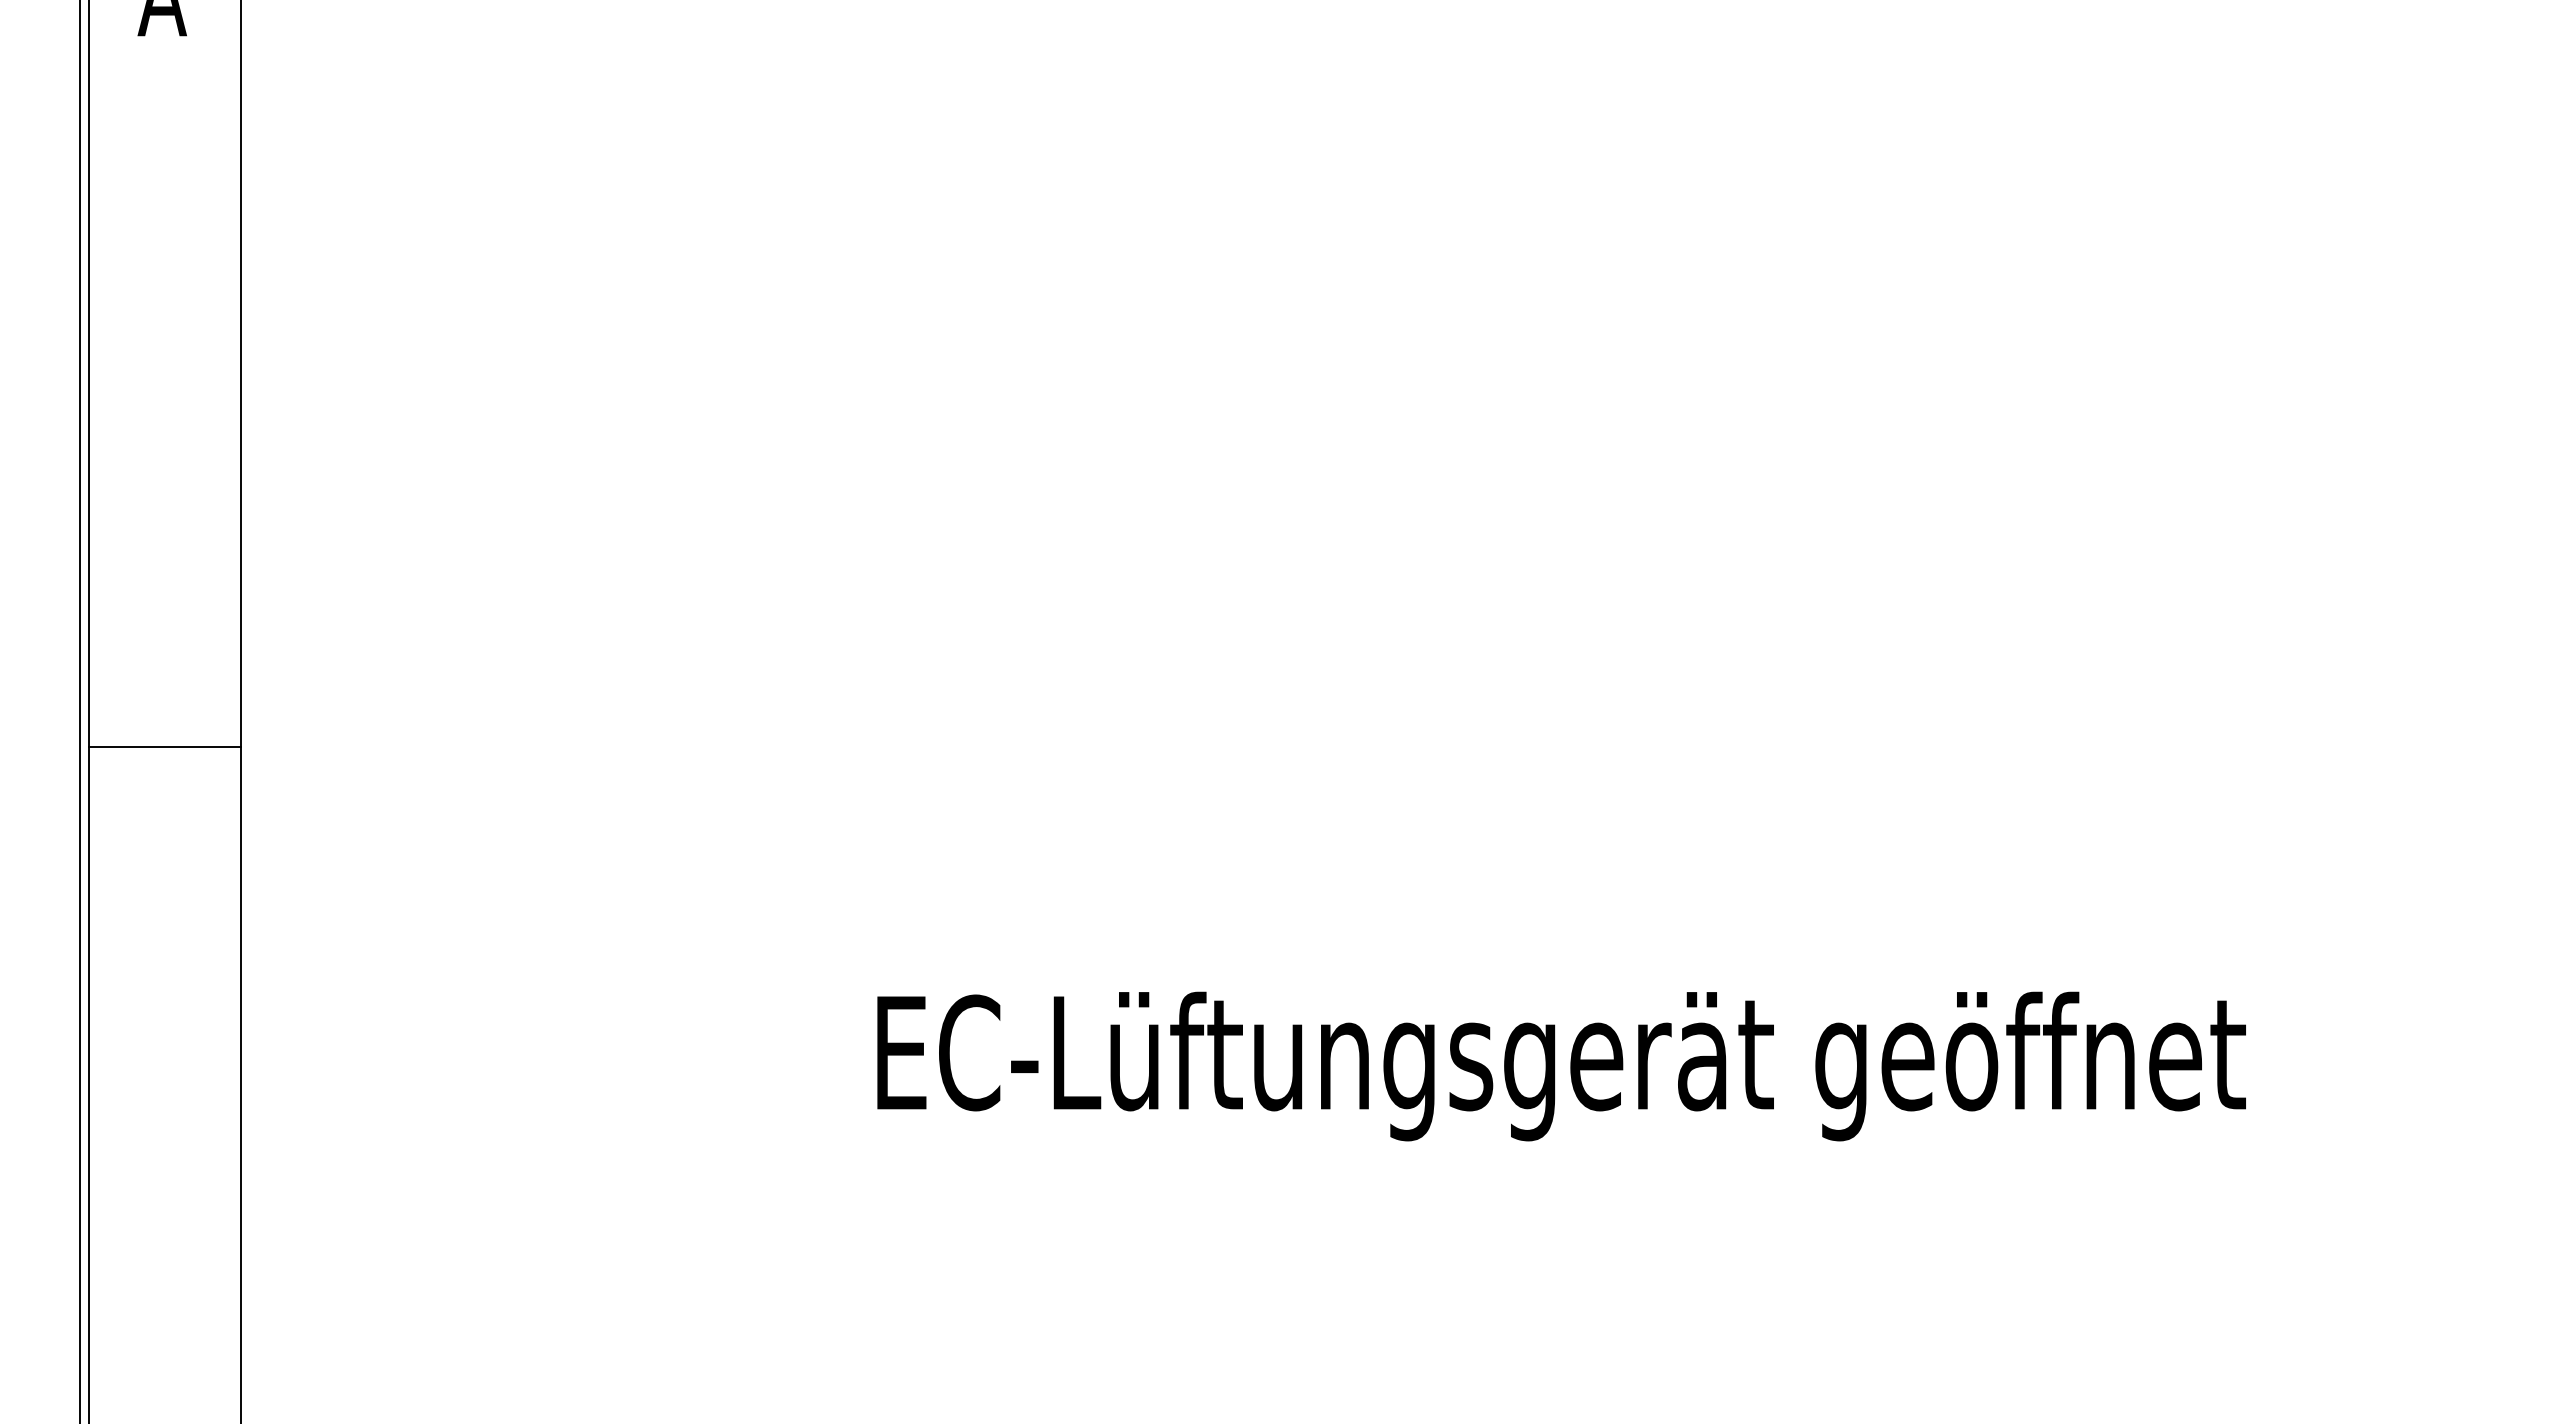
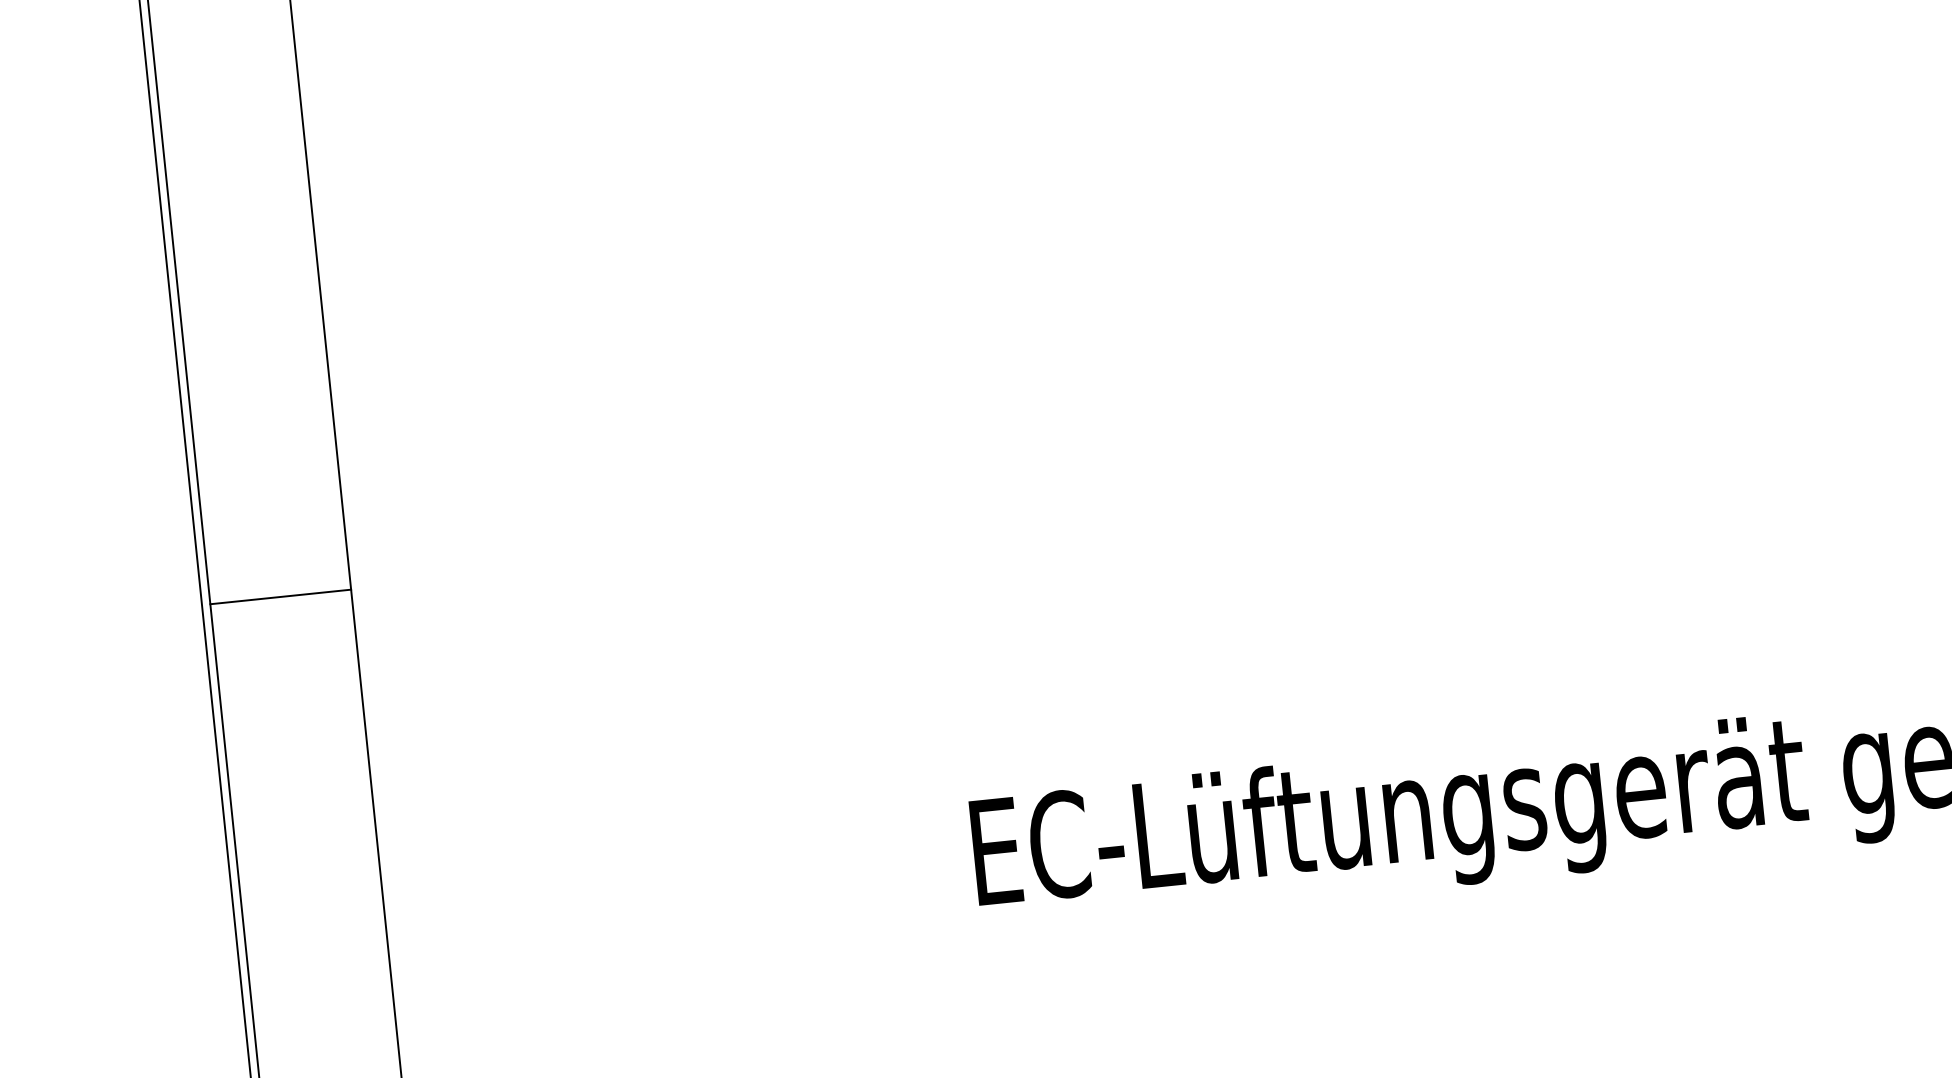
line: (165, 747) -> (281, 597), moved

